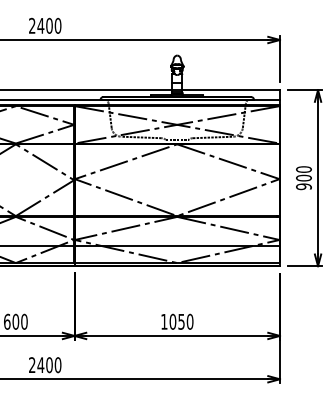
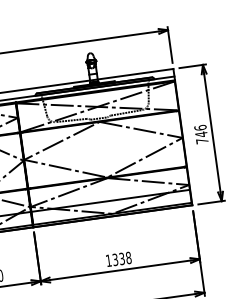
text: (303, 178) -> (201, 134), 900 -> 746
text: (181, 321) -> (122, 258), 1050 -> 1338

